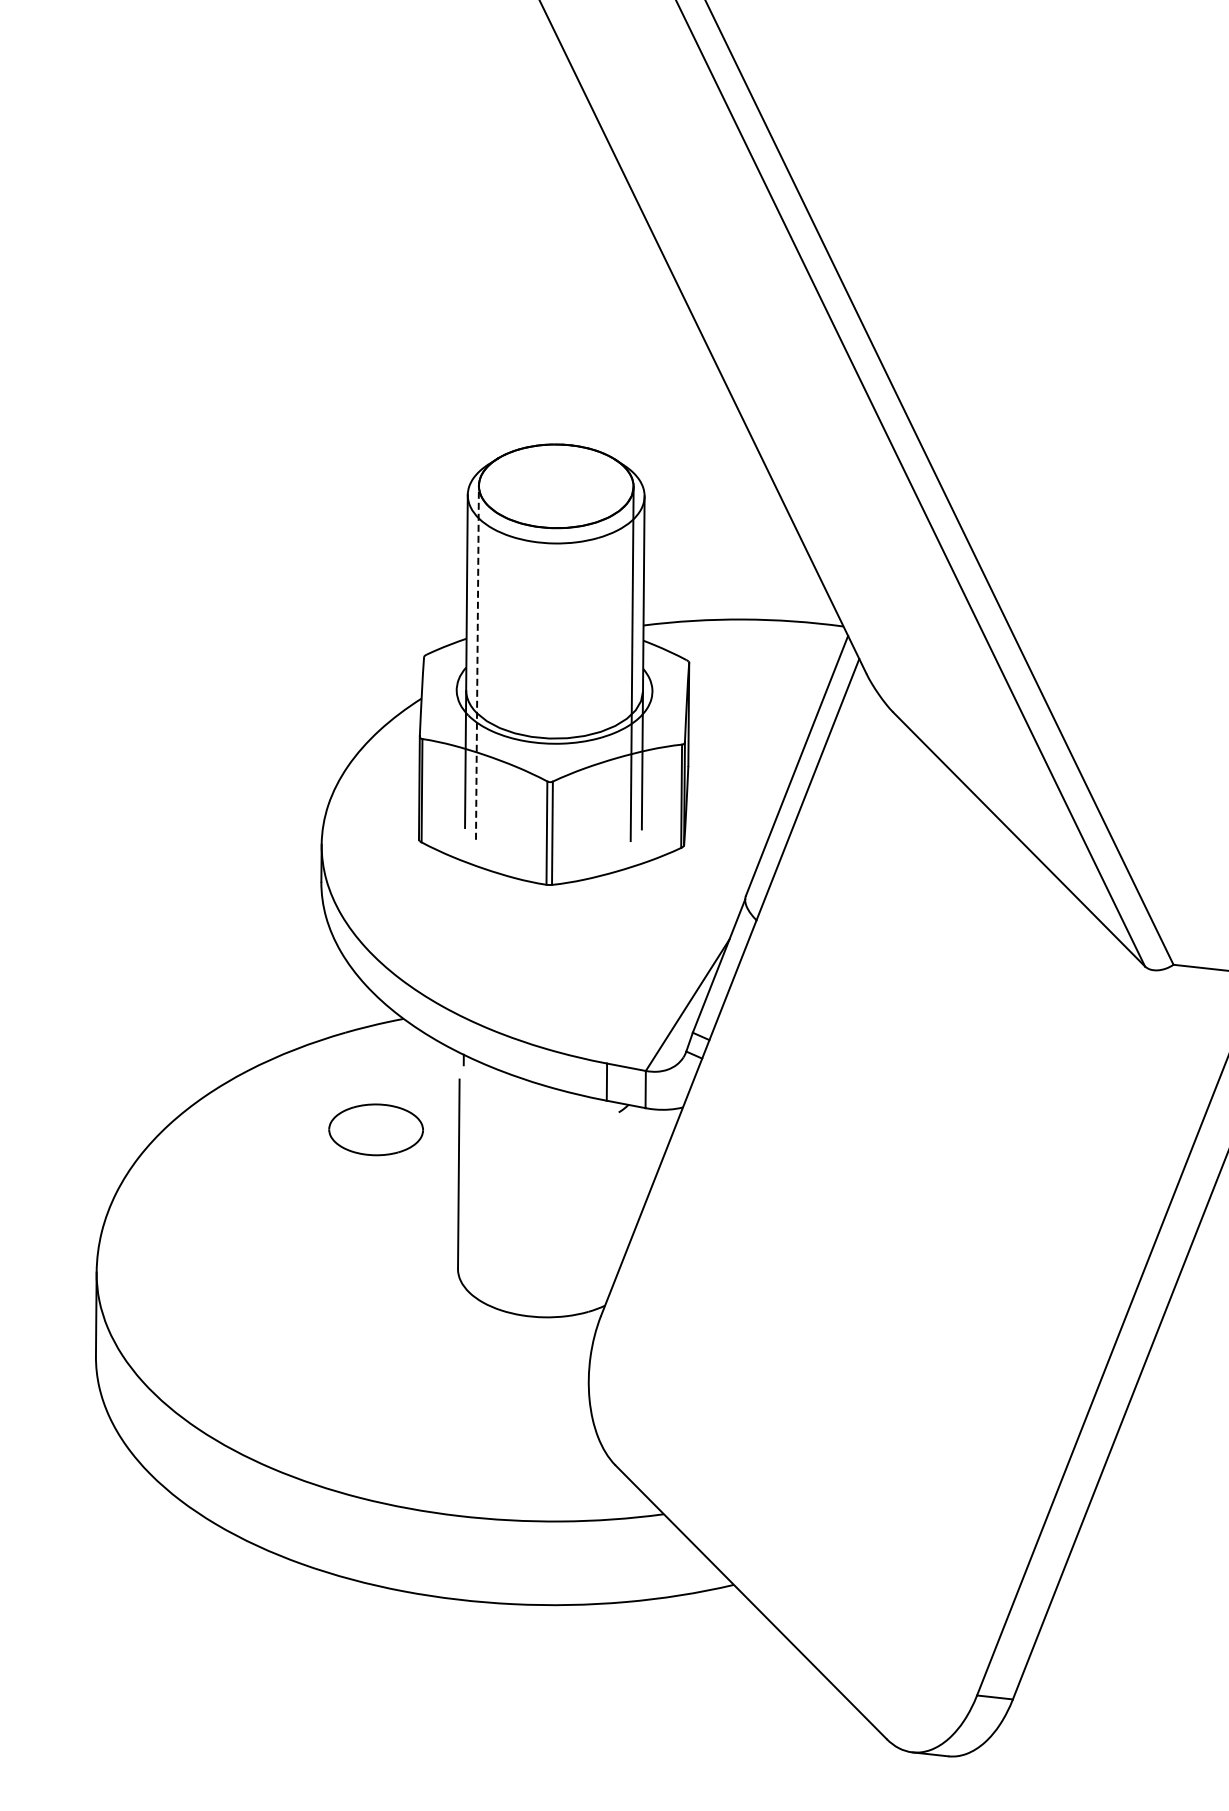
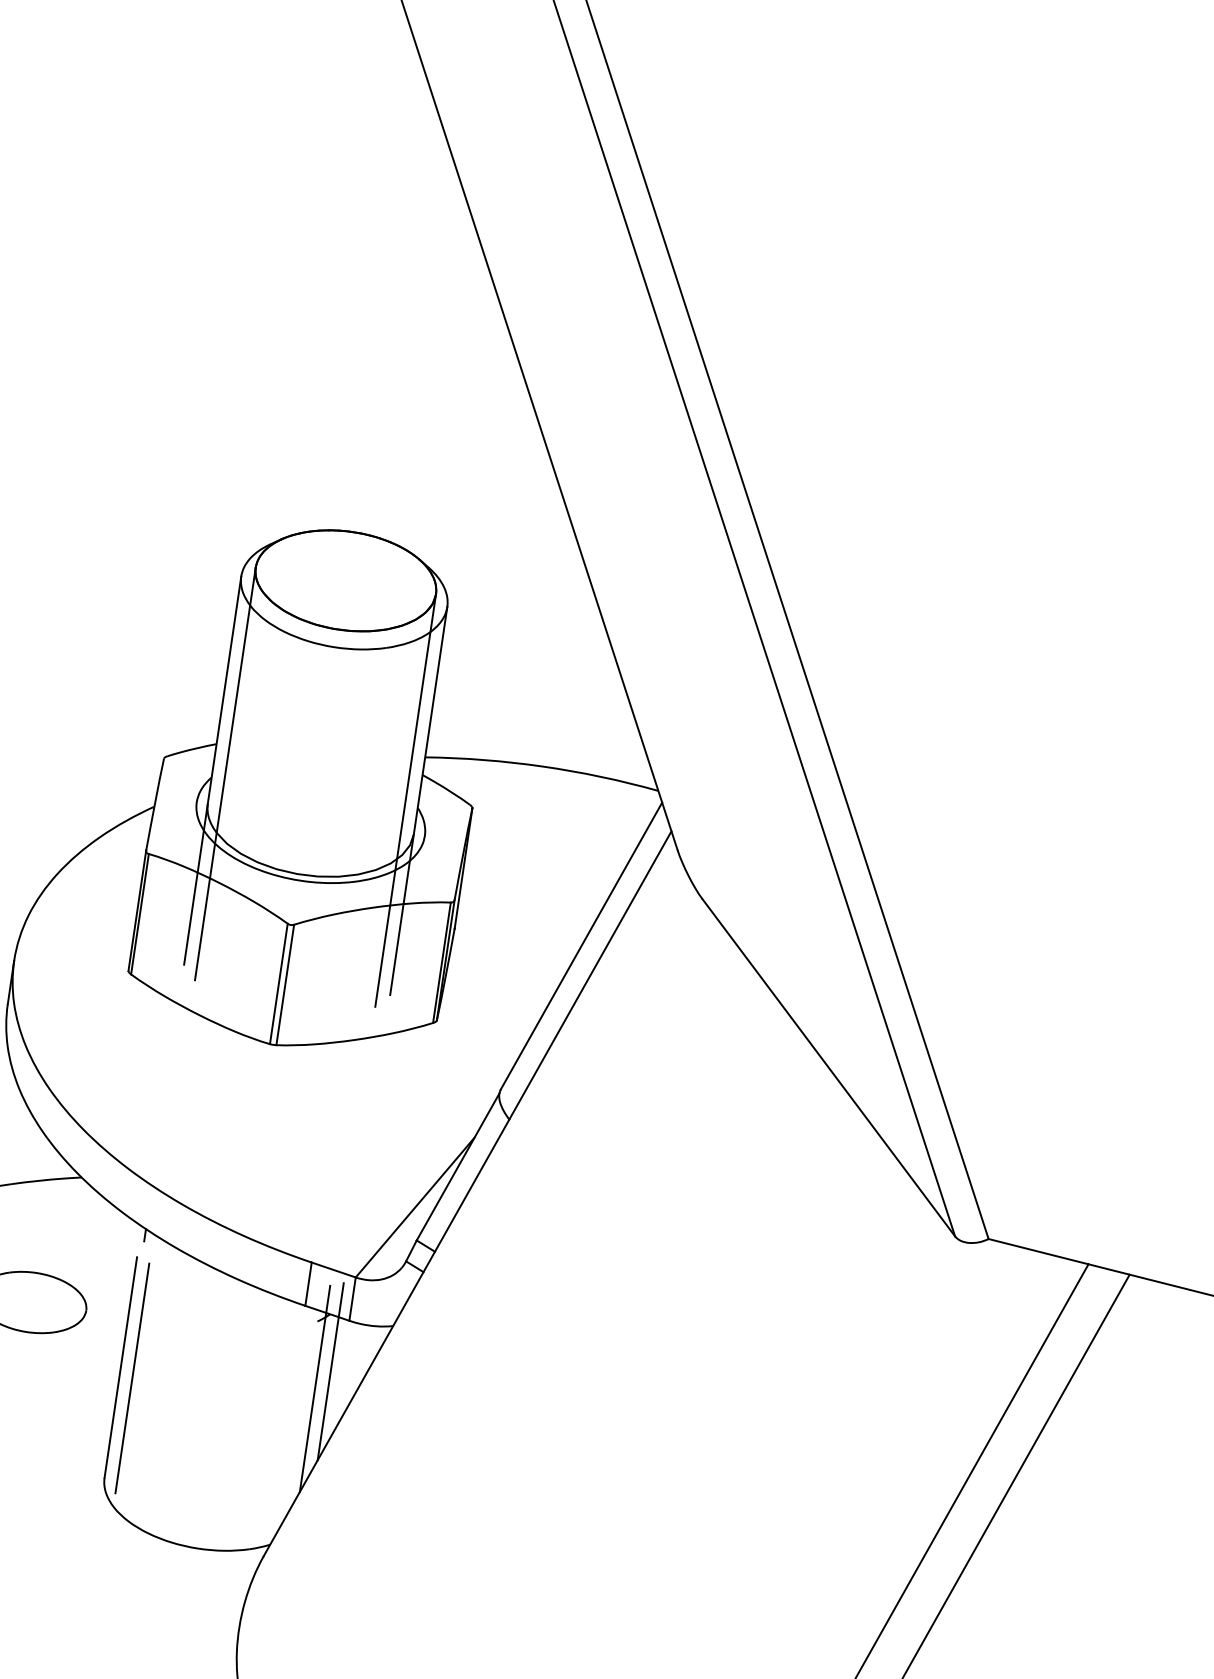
line: (477, 662) -> (225, 773), dashed -> solid
line: (635, 1153) -> (330, 1372), added
line: (624, 1169) -> (314, 1388), added
line: (469, 1181) -> (132, 1377), added

